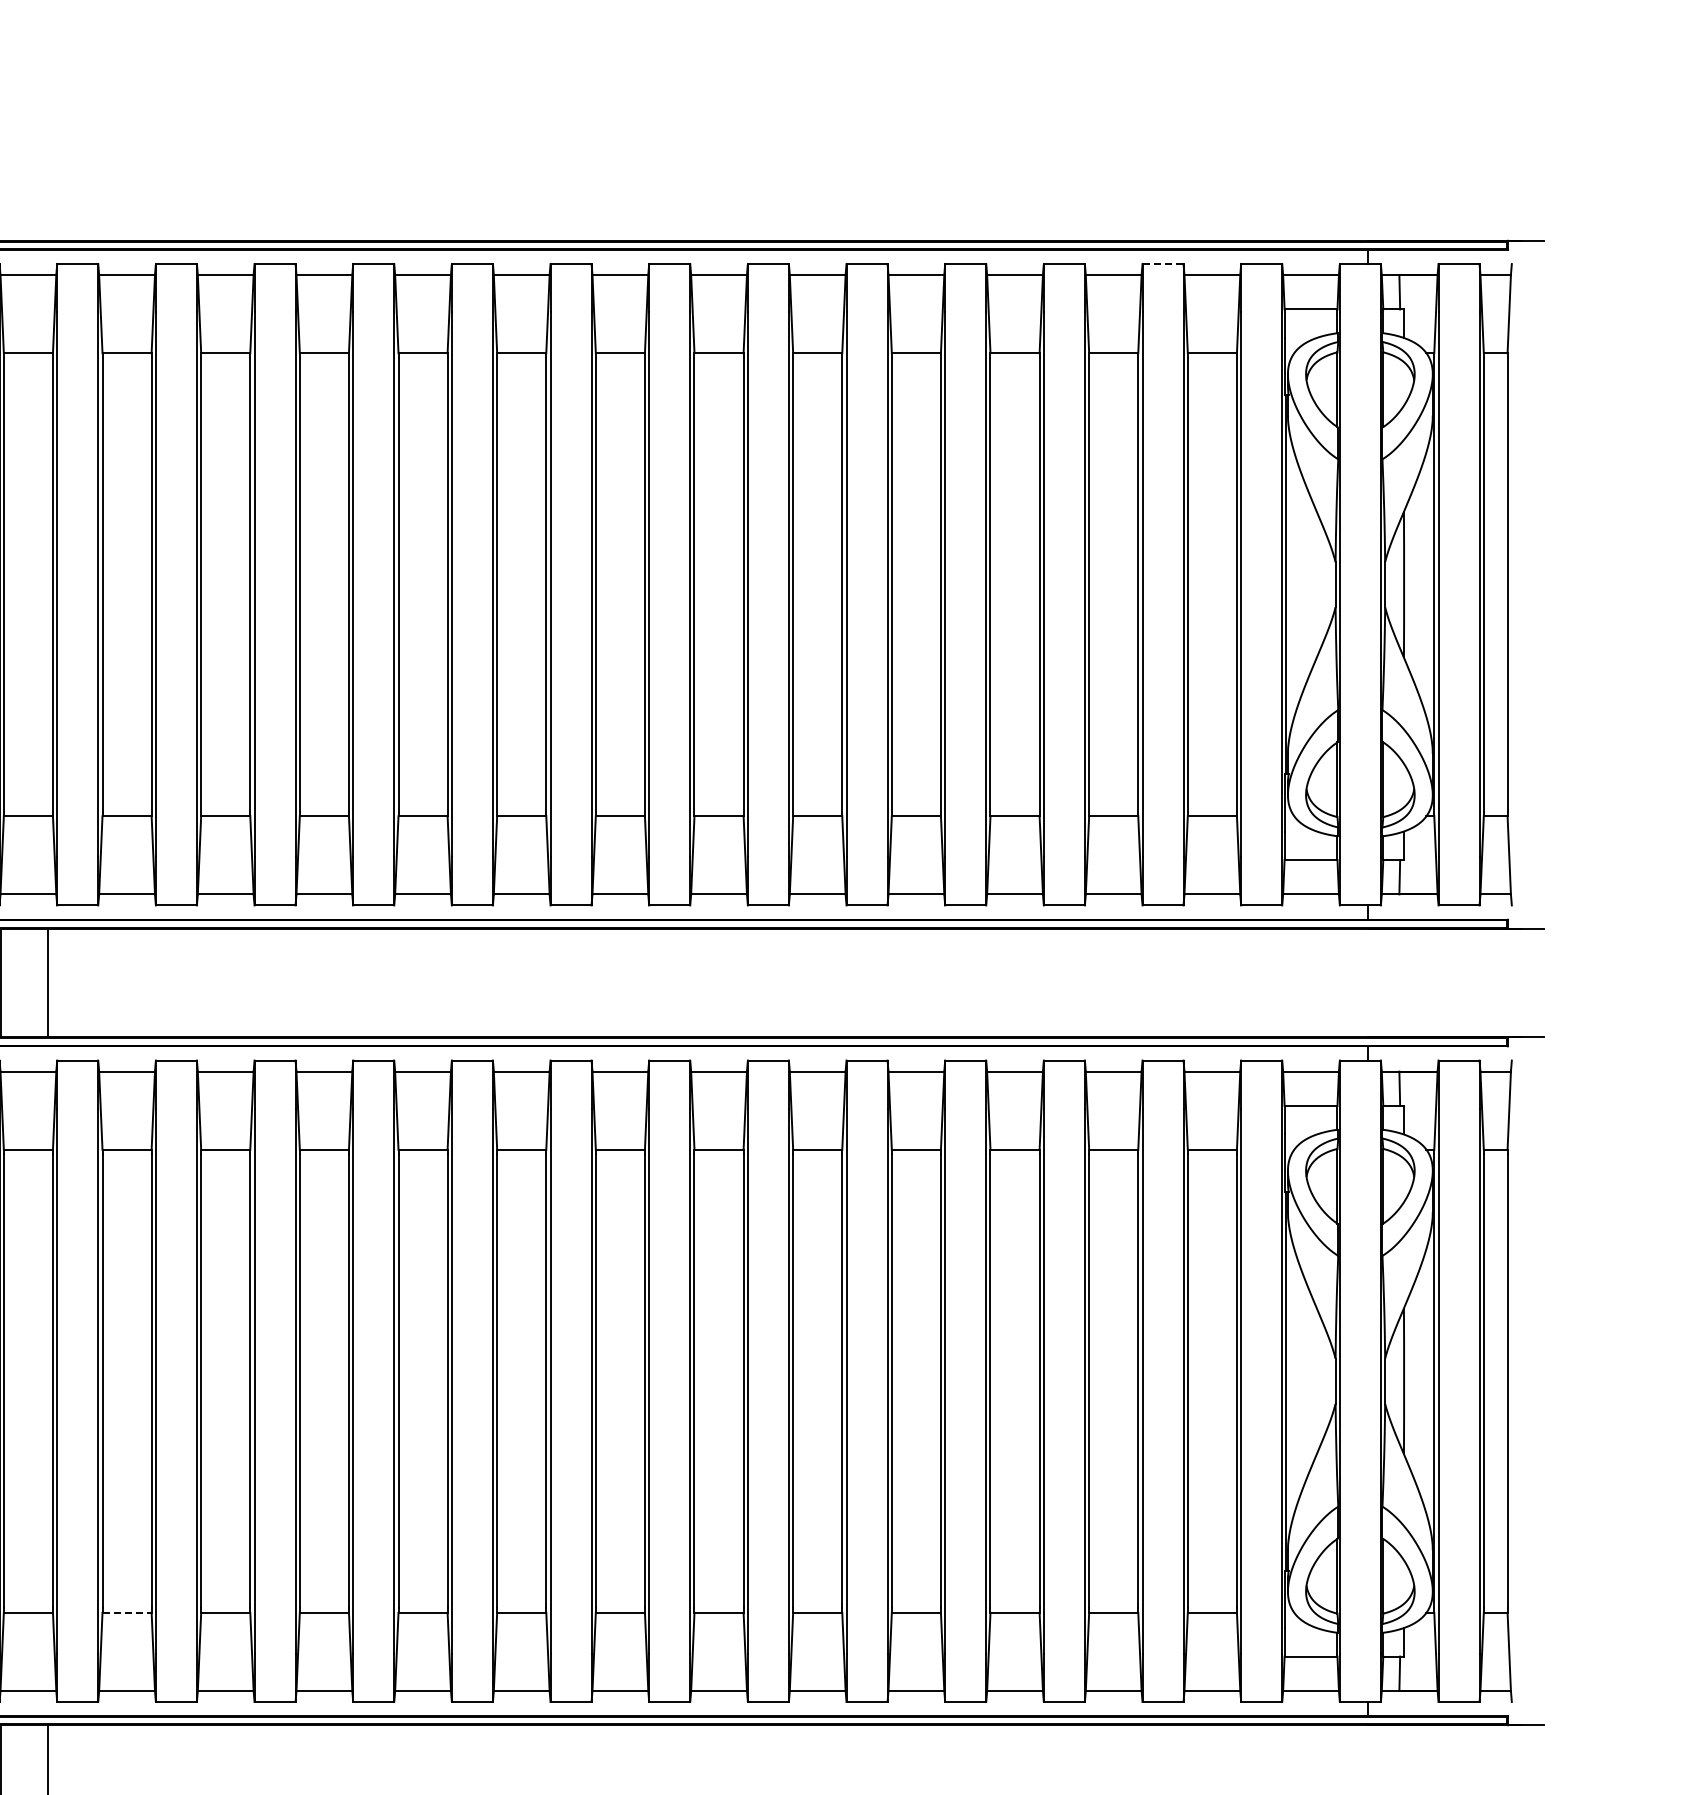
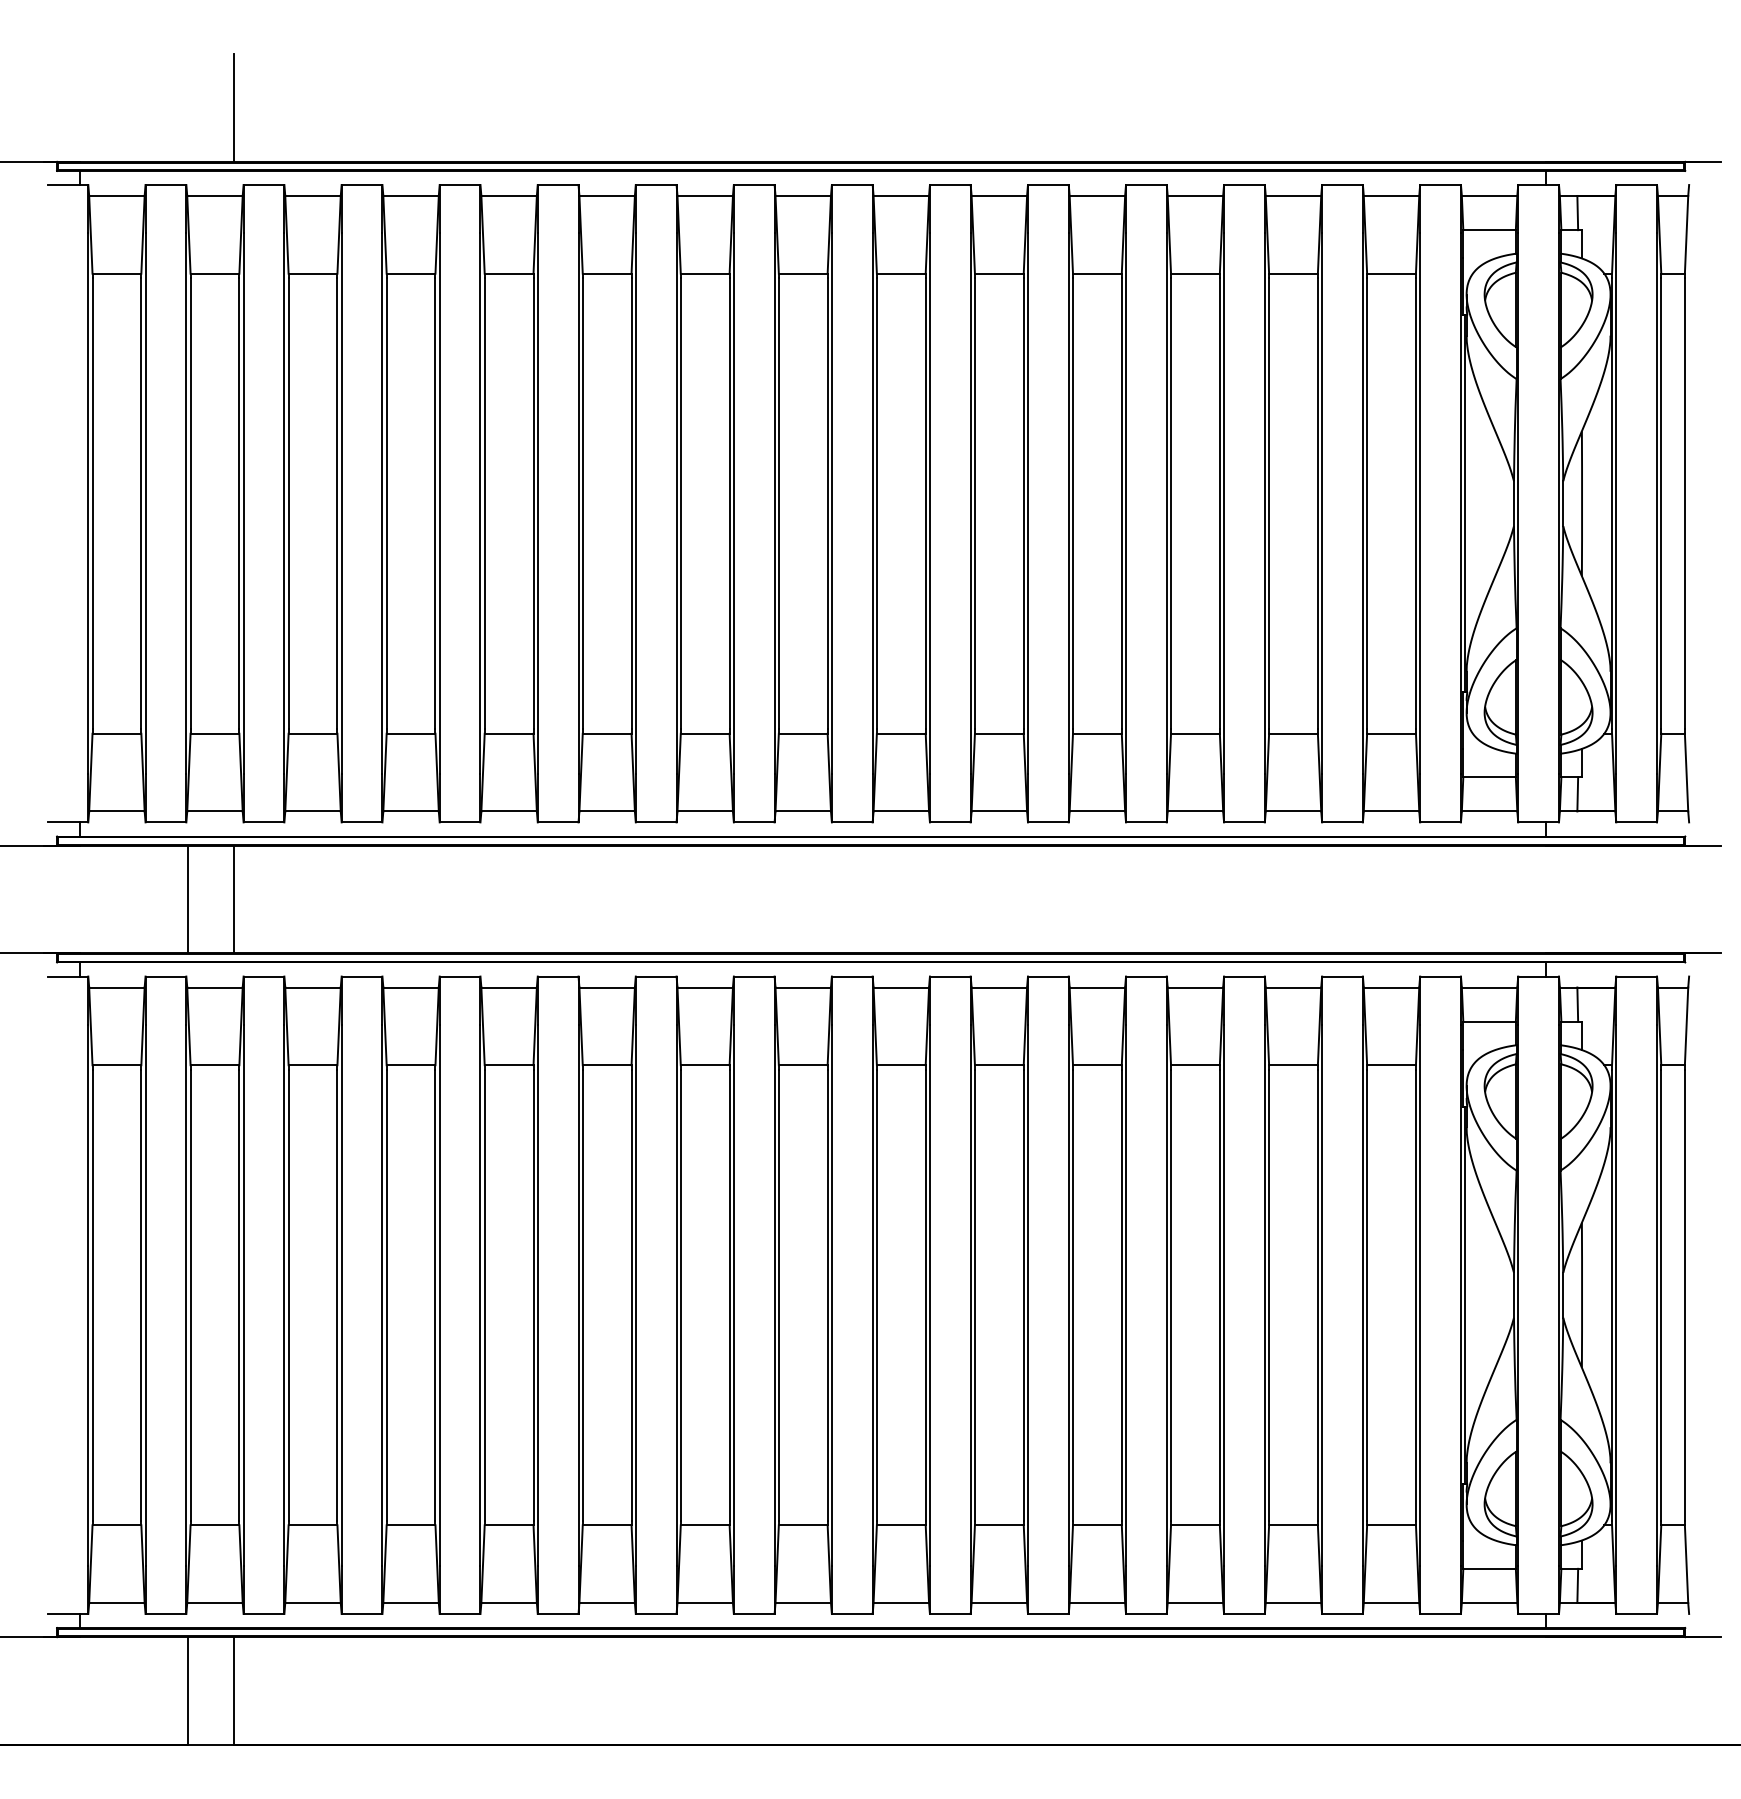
line: (47, 186) -> (233, 107), added
line: (1164, 264) -> (1343, 185), dashed -> solid
line: (127, 1612) -> (313, 1525), dashed -> solid

